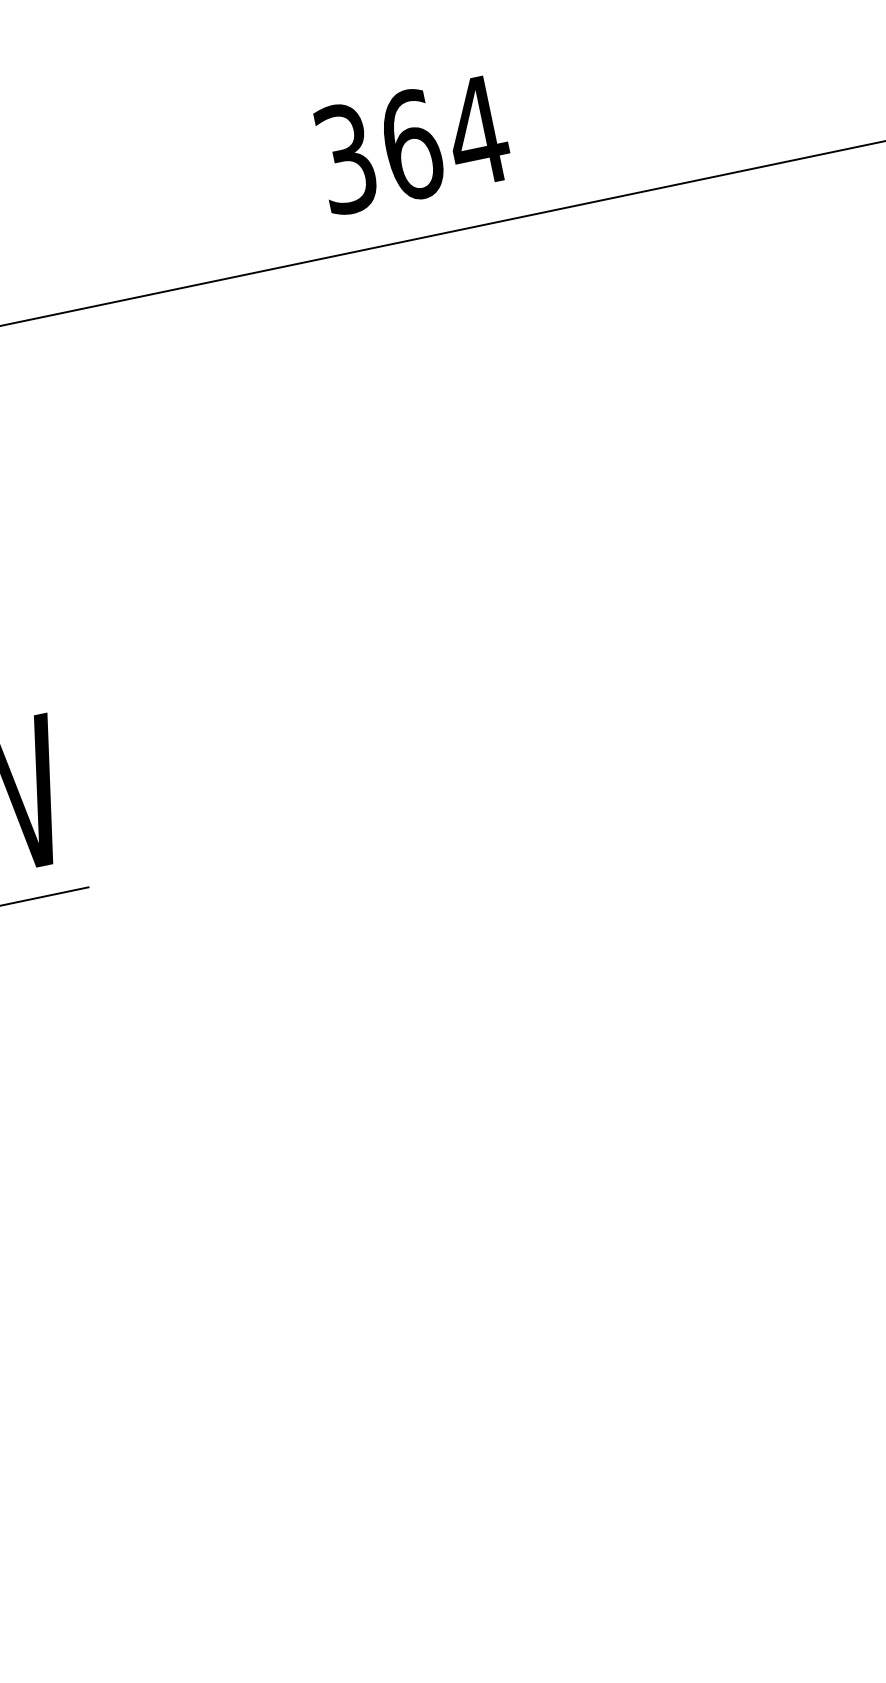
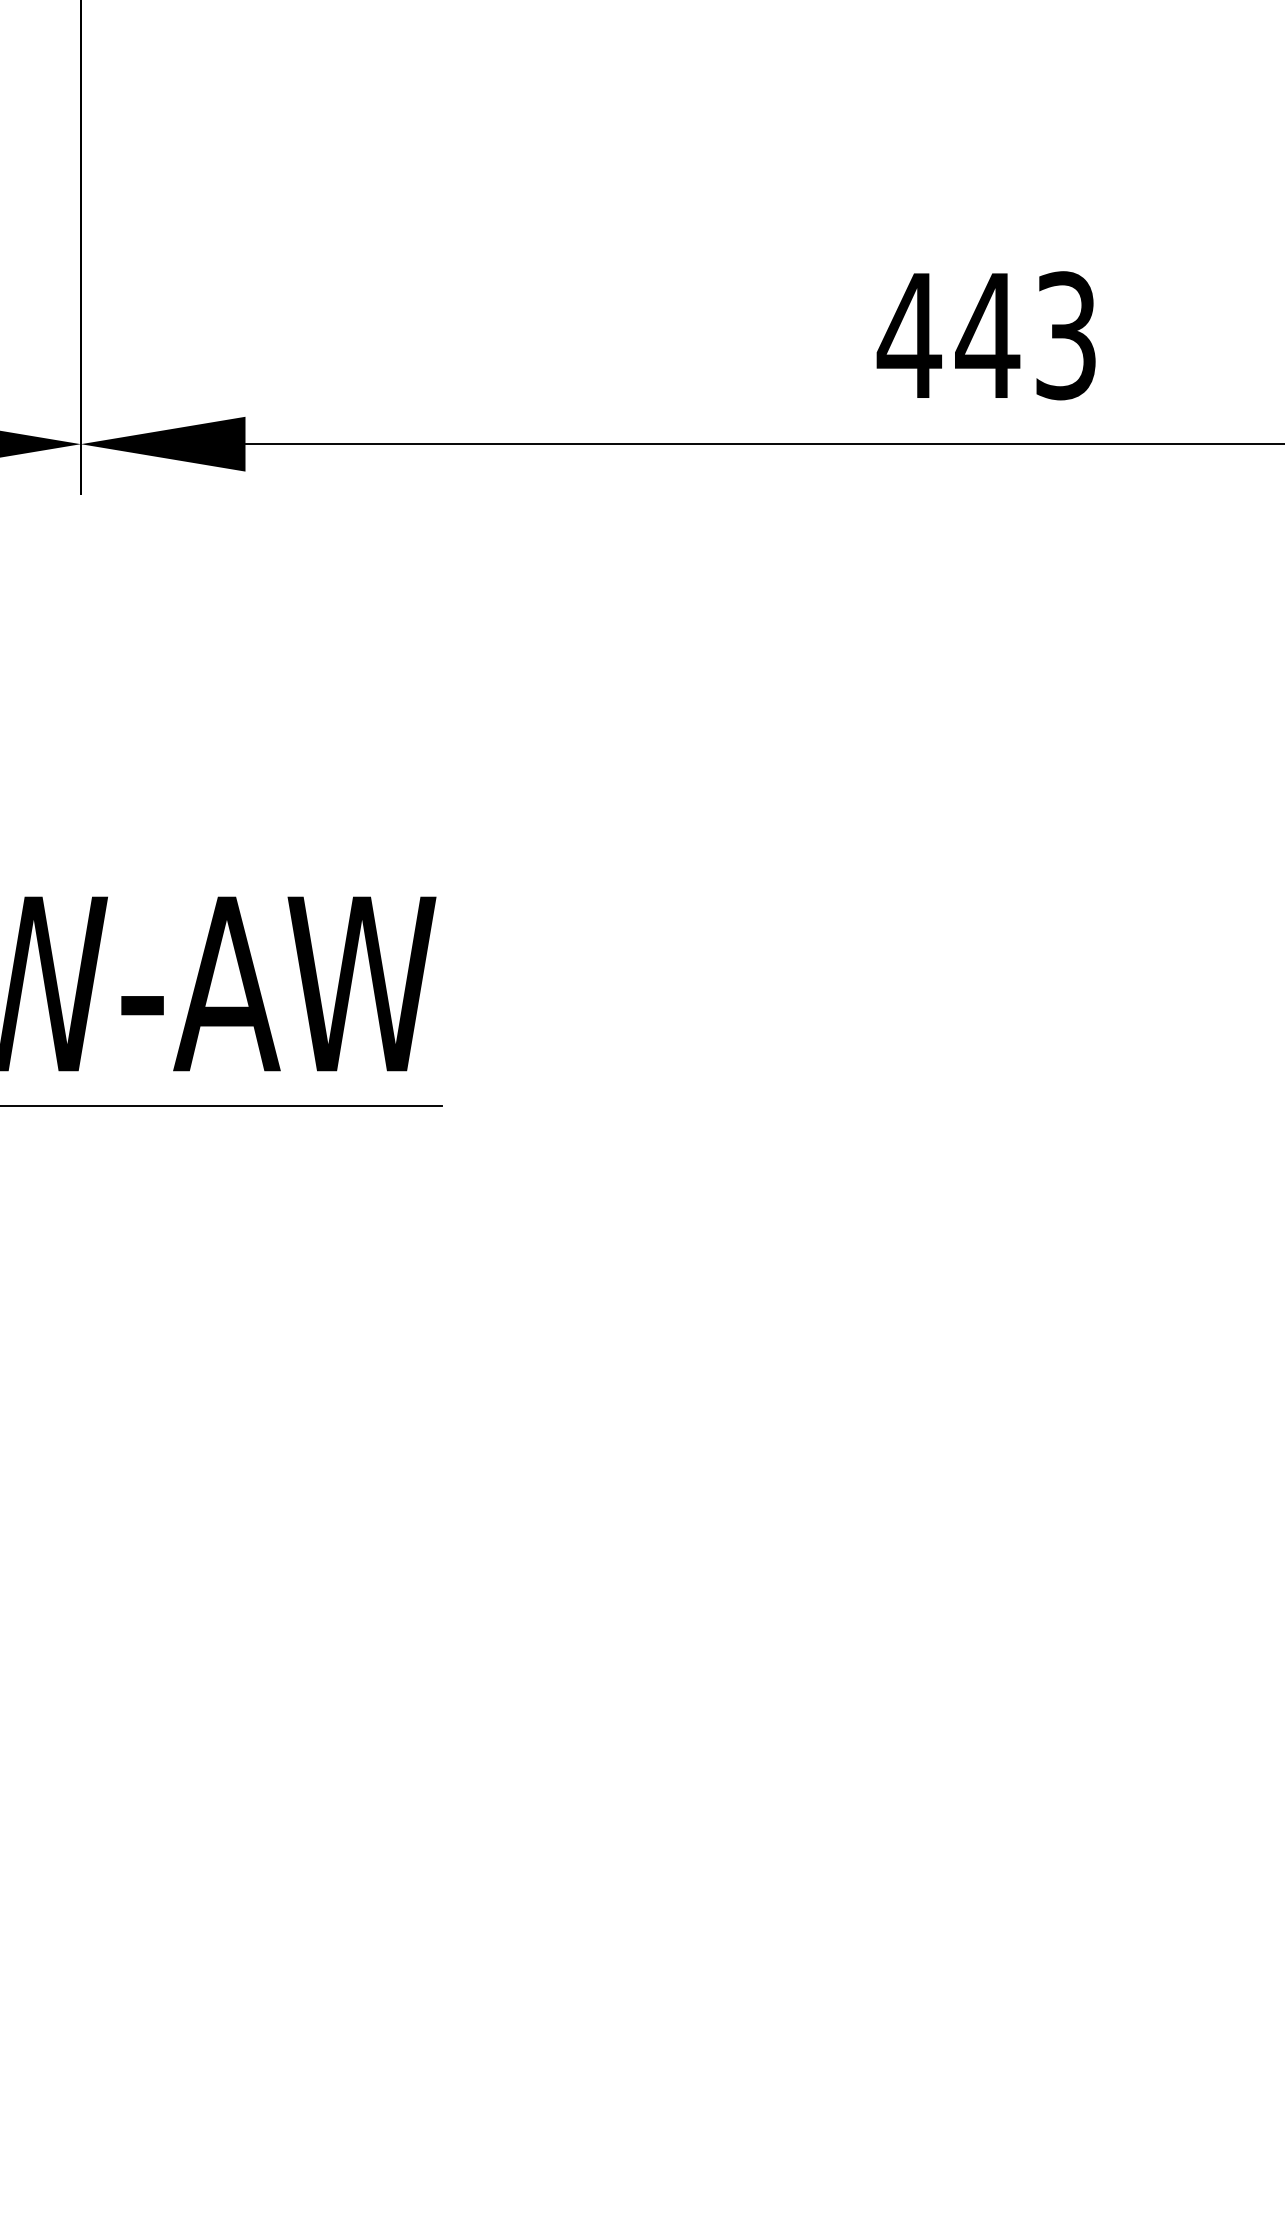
text: (411, 144) -> (987, 335), 364 -> 443

